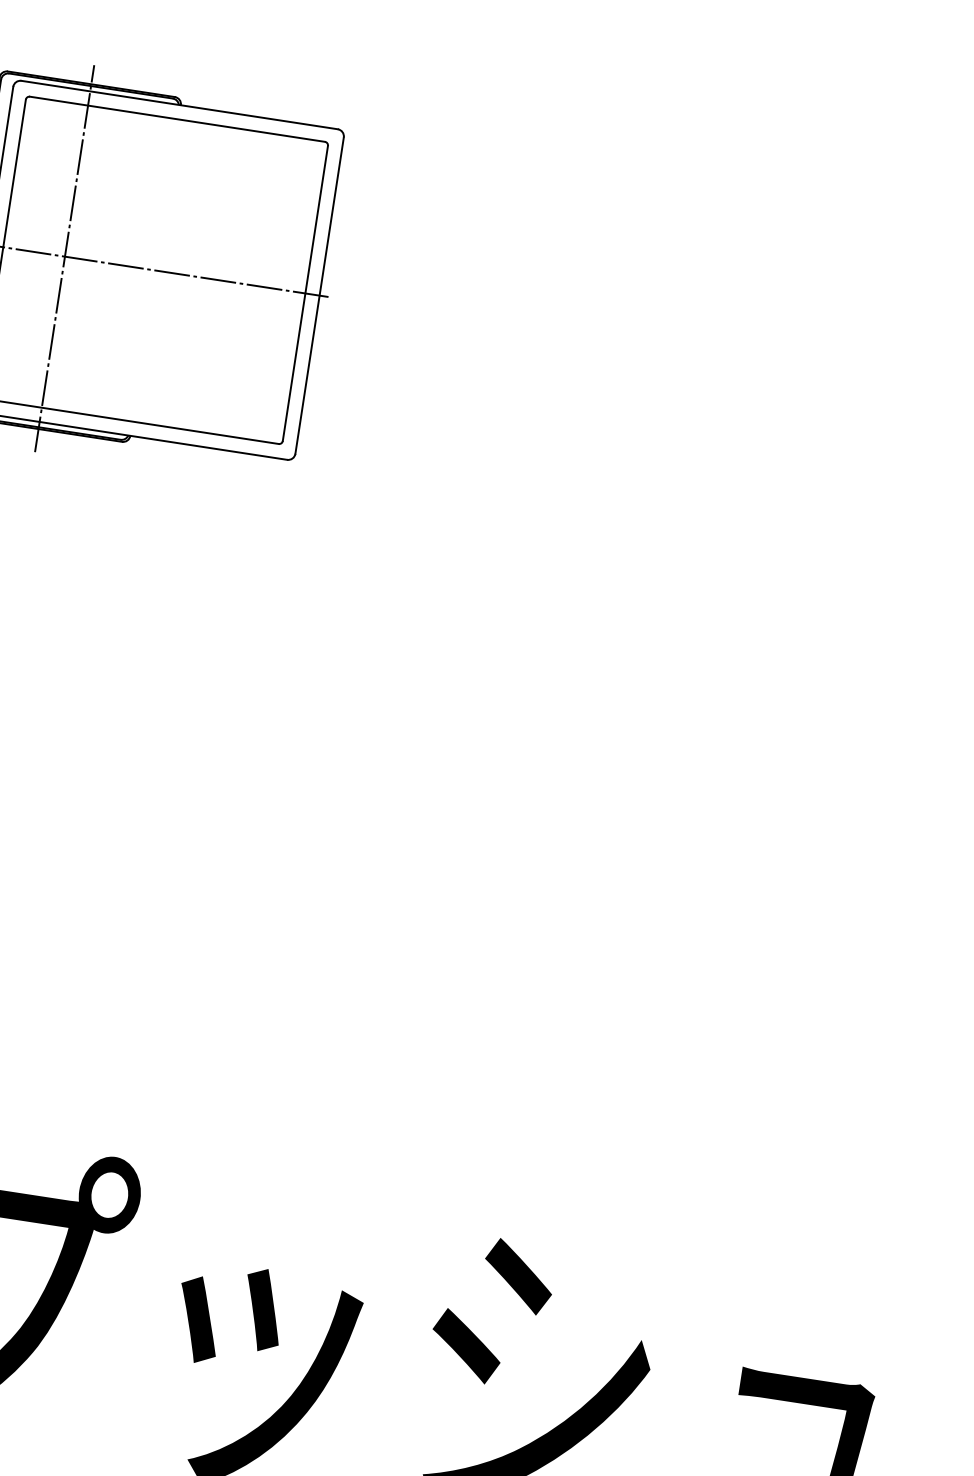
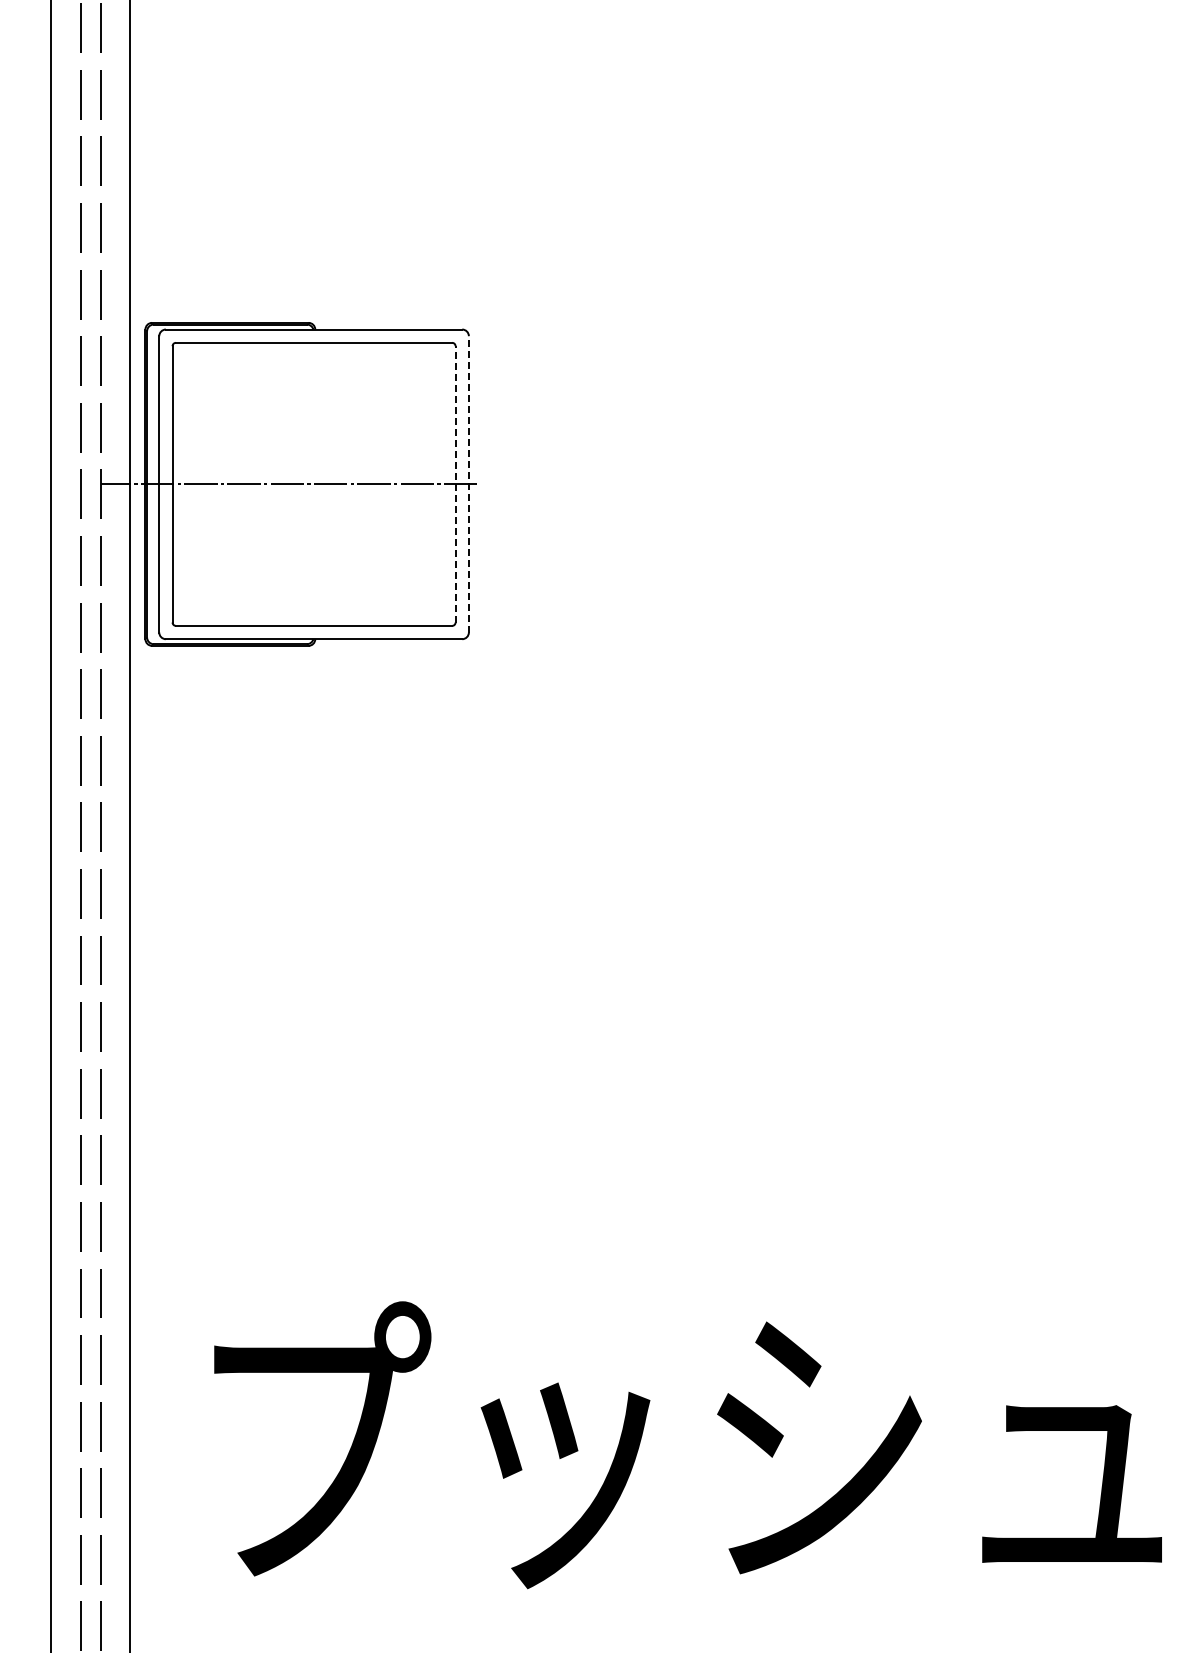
line: (64, 258) -> (230, 486), removed
line: (305, 292) -> (455, 483), solid -> dashed
line: (319, 294) -> (468, 483), solid -> dashed

